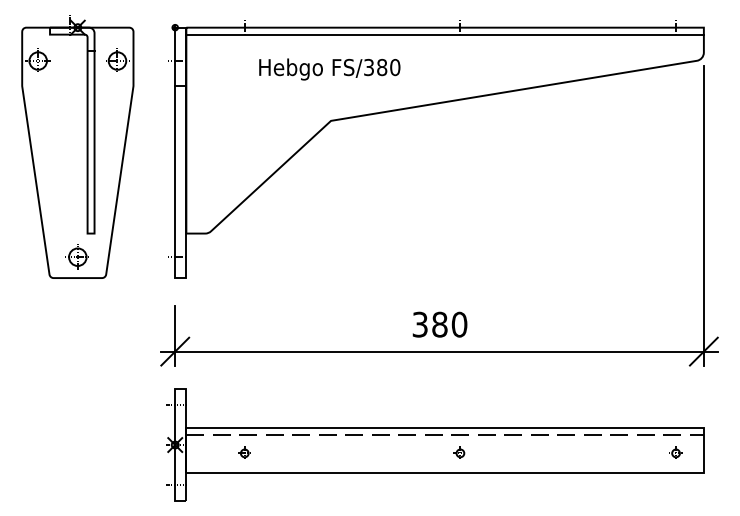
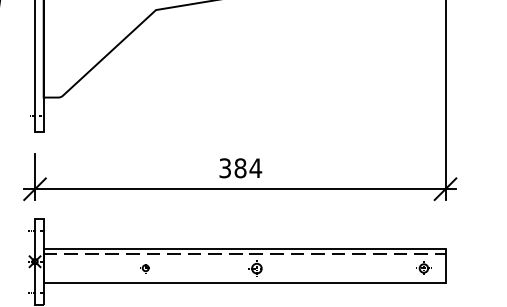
text: (459, 324) -> (255, 168), 380 -> 384
part: (244, 452) -> (145, 267), moved
part: (459, 452) -> (255, 267), size x1.6
part: (675, 452) -> (423, 267), size x1.4

